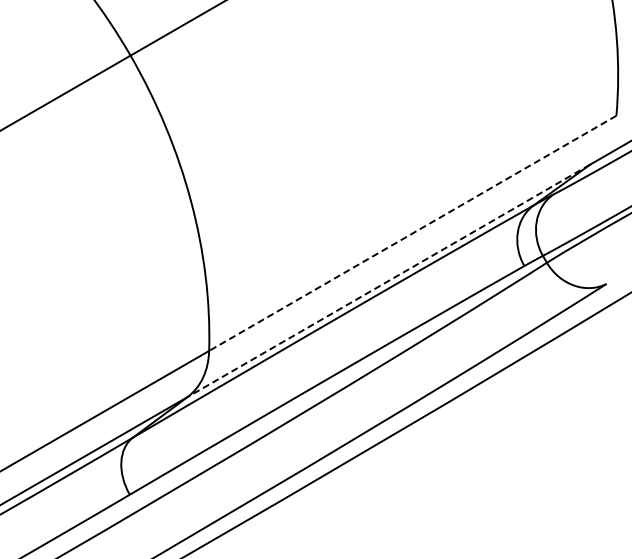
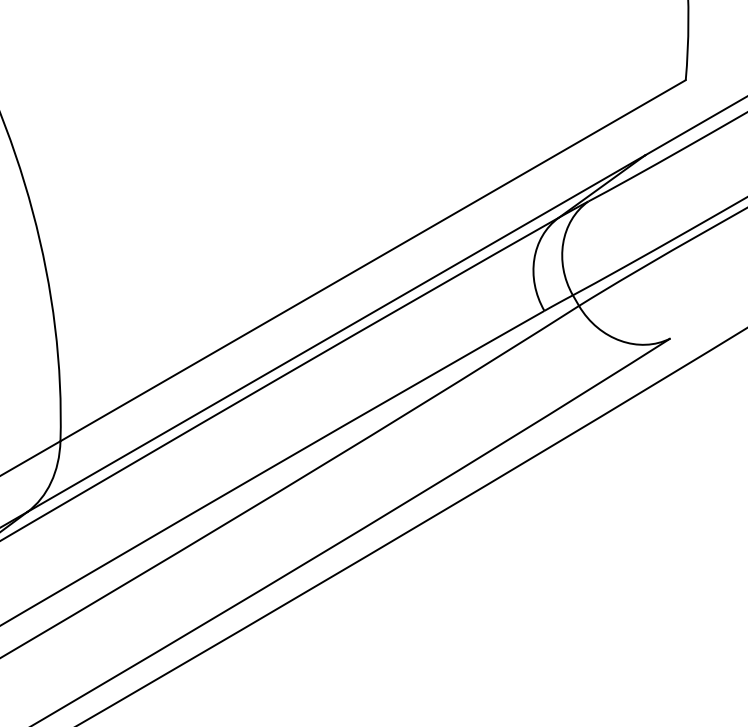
line: (412, 233) -> (372, 260), dashed -> solid
line: (388, 281) -> (335, 334), dashed -> solid

